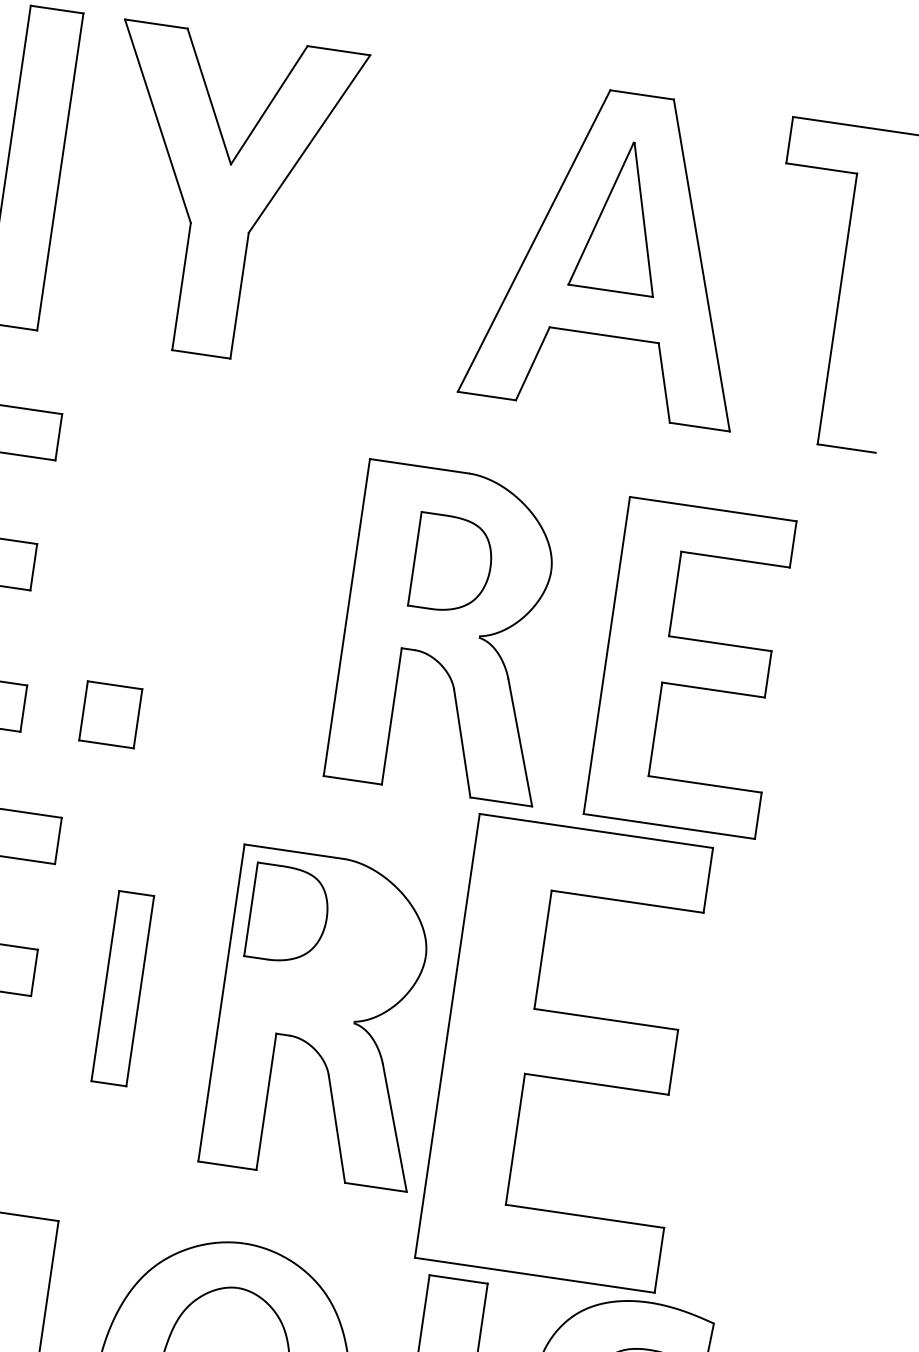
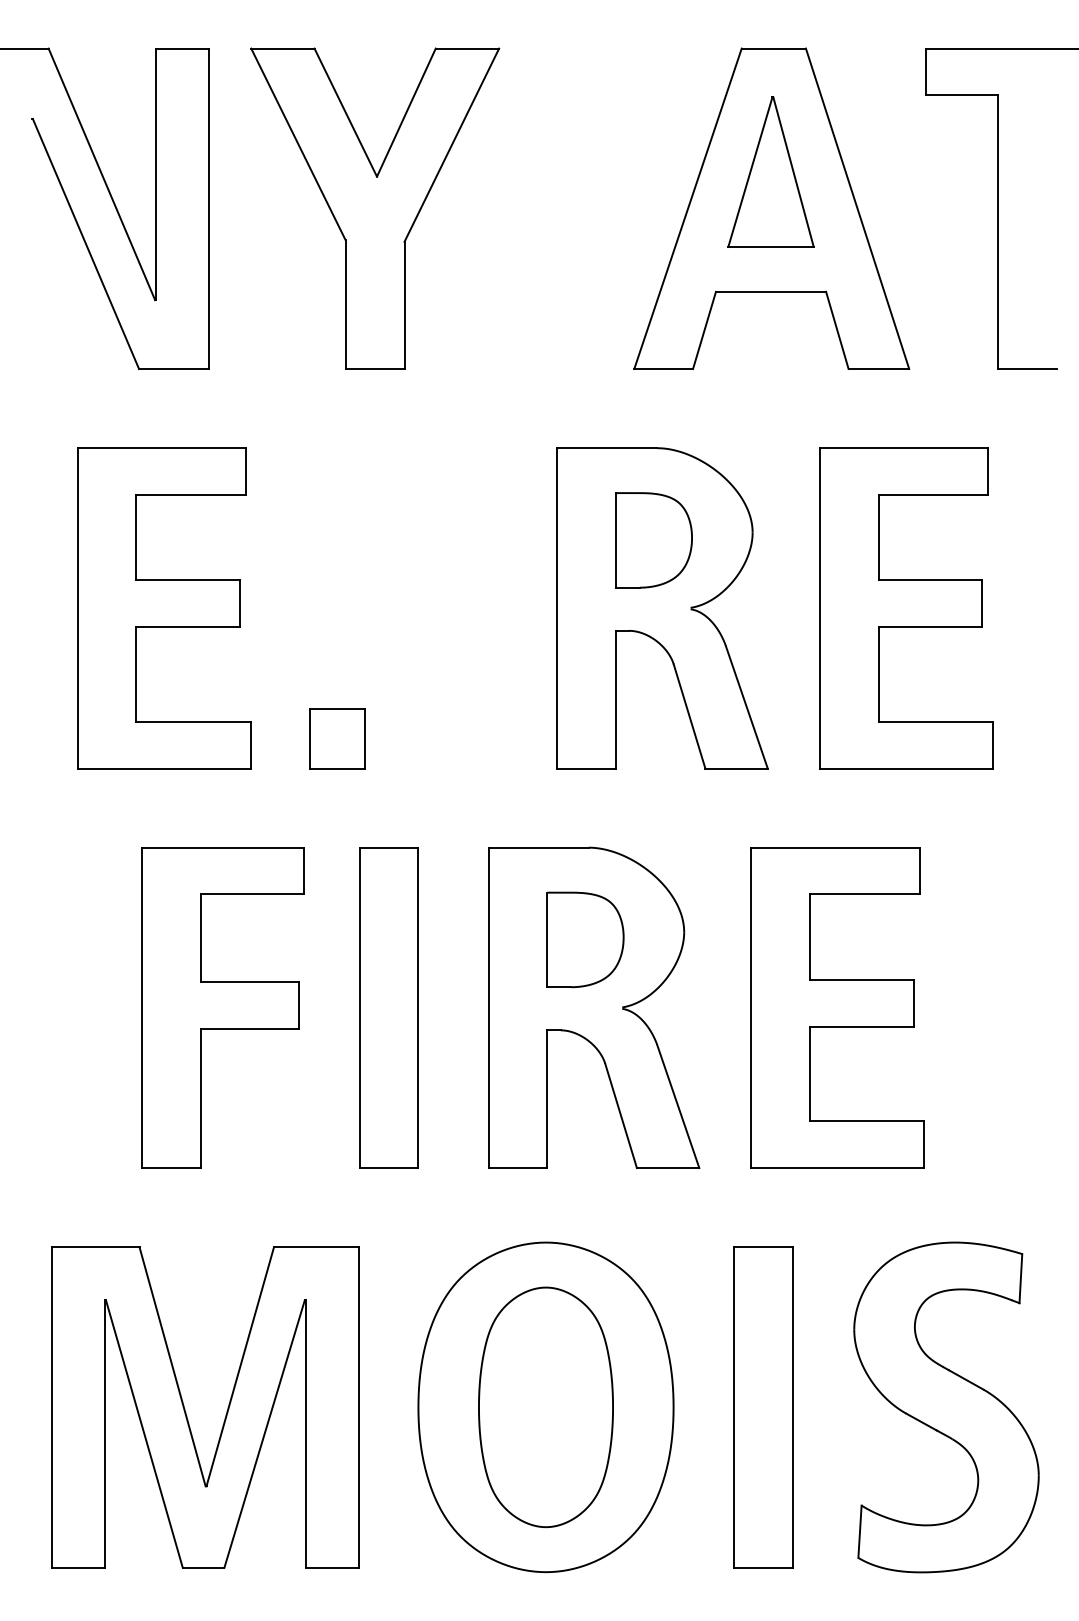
part: (288, 914) -> (585, 939), moved
part: (122, 988) -> (388, 1007), size x1.67
part: (566, 1052) -> (837, 1007), size x0.71

